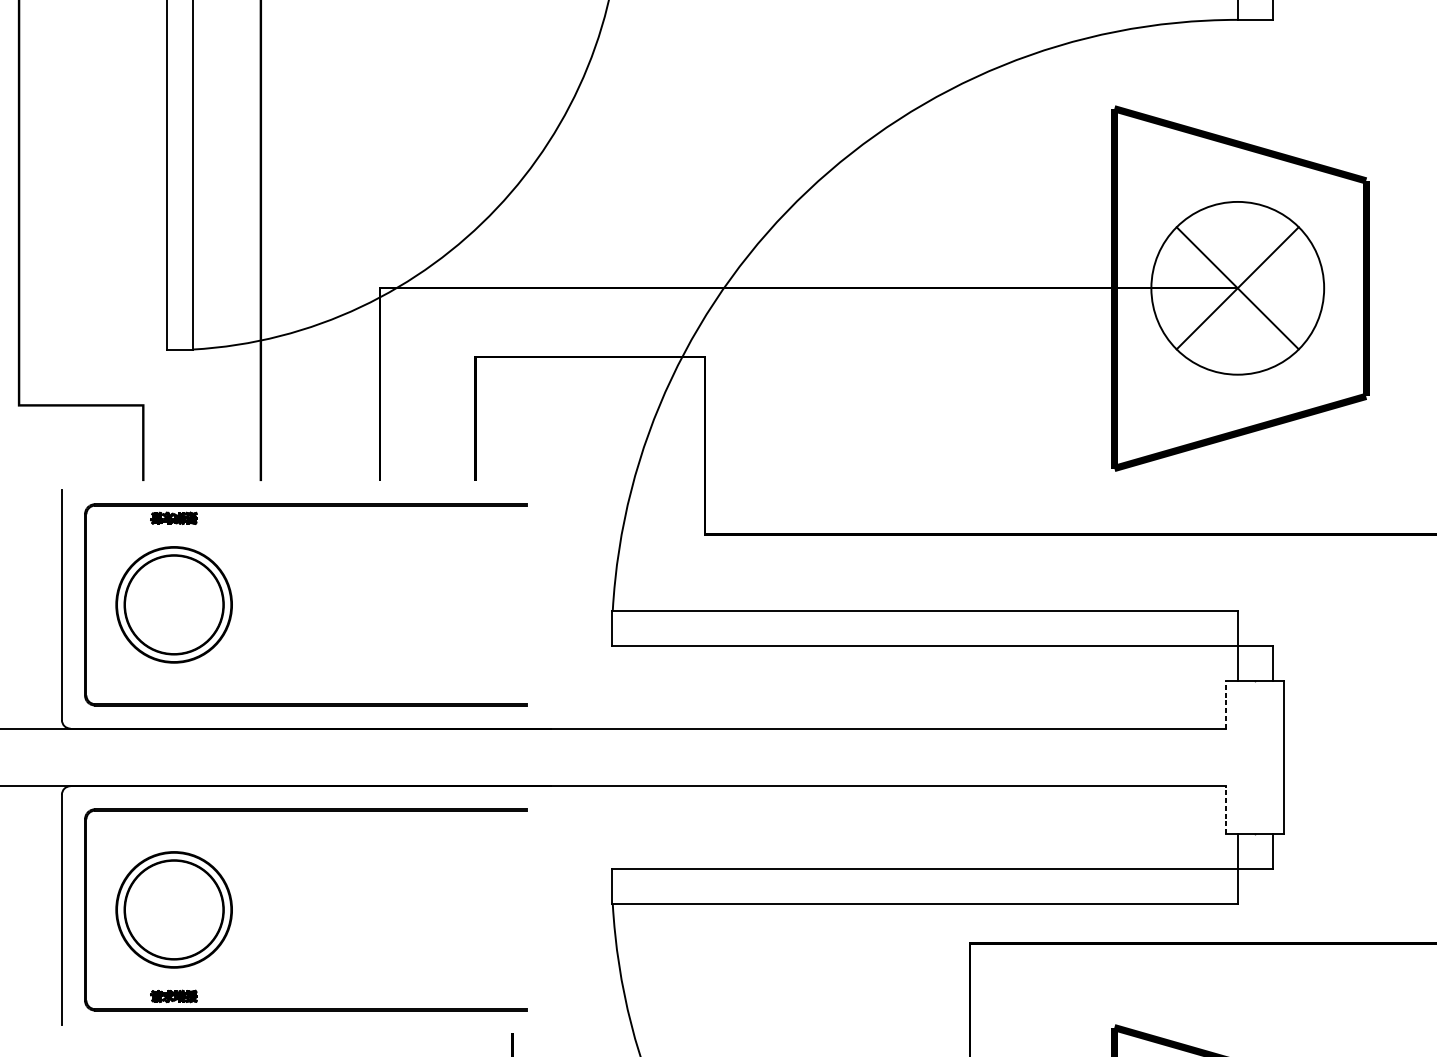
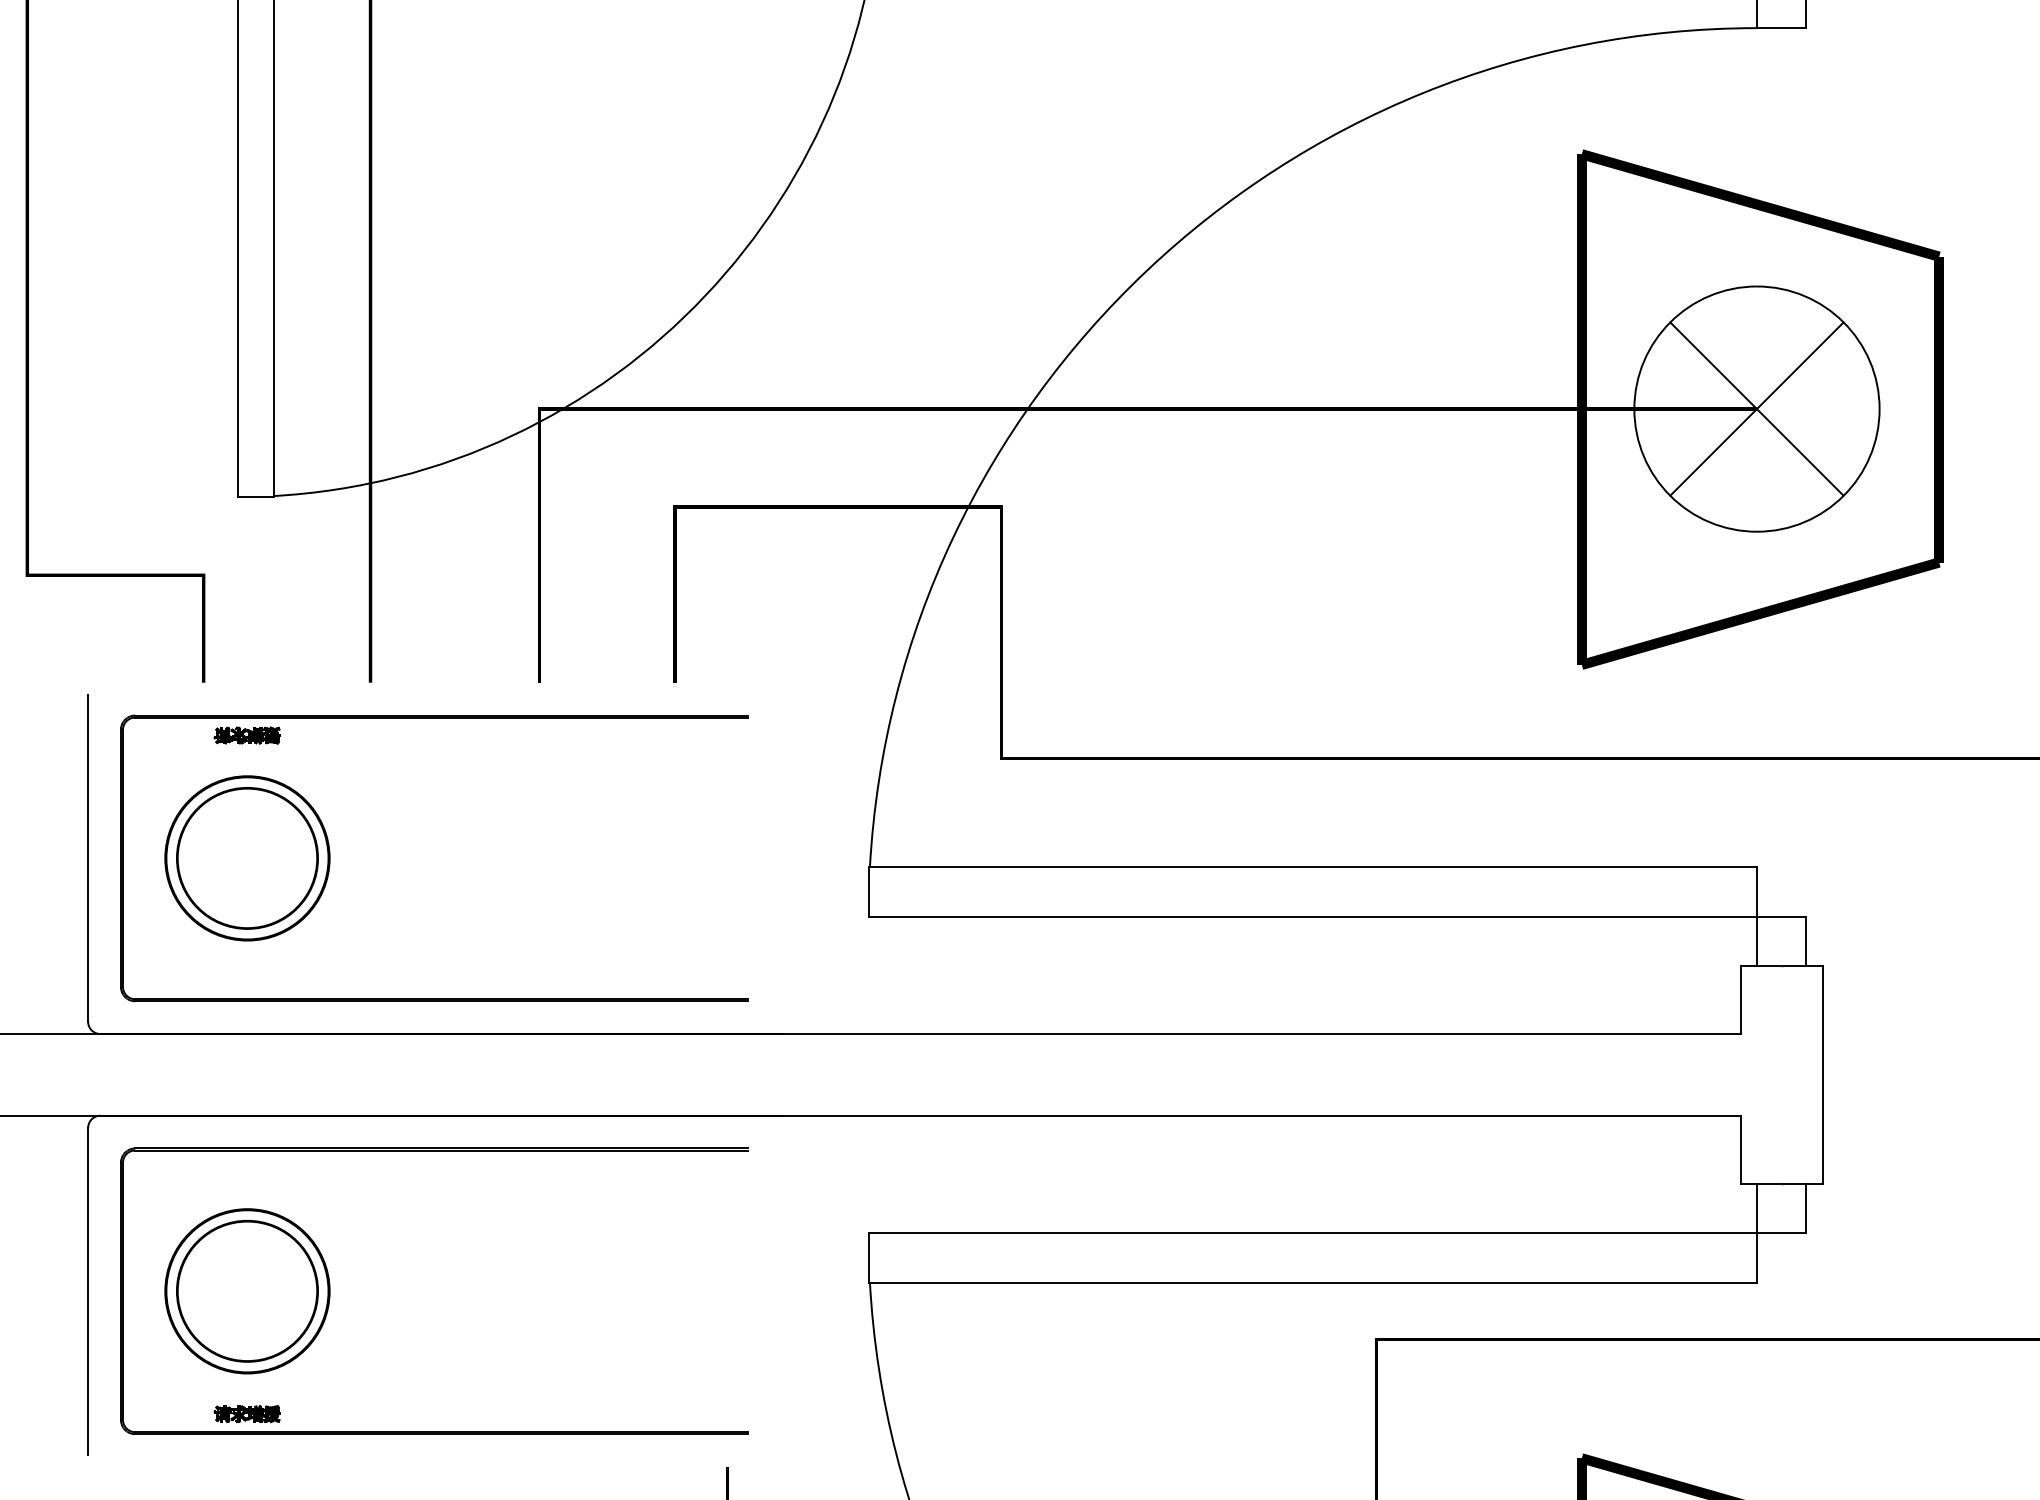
line: (1226, 704) -> (1740, 999), dashed -> solid
line: (1226, 809) -> (1740, 1149), dashed -> solid

